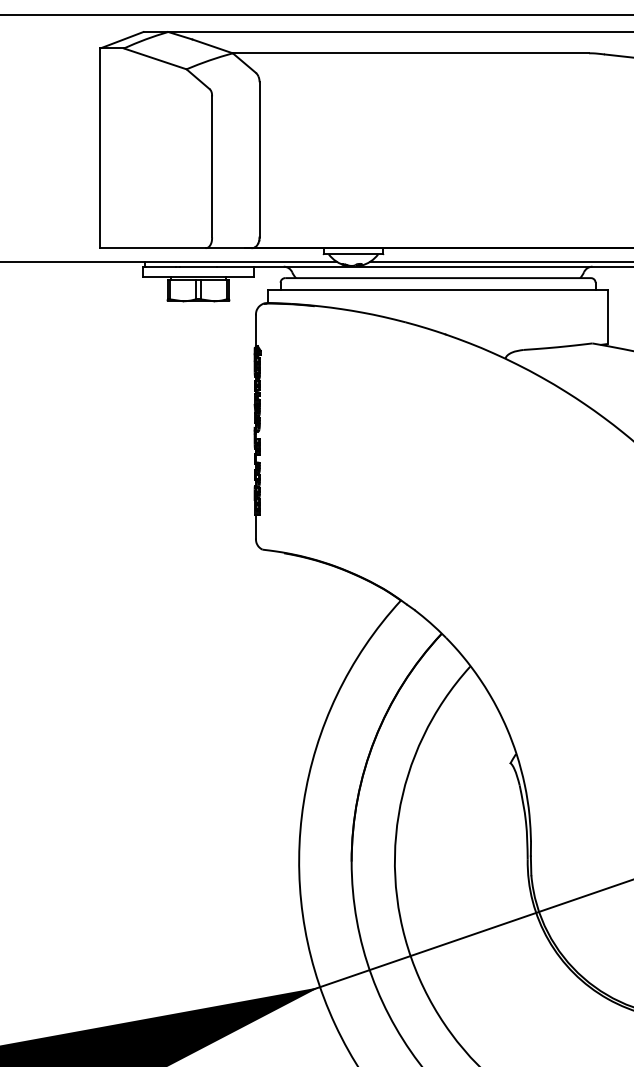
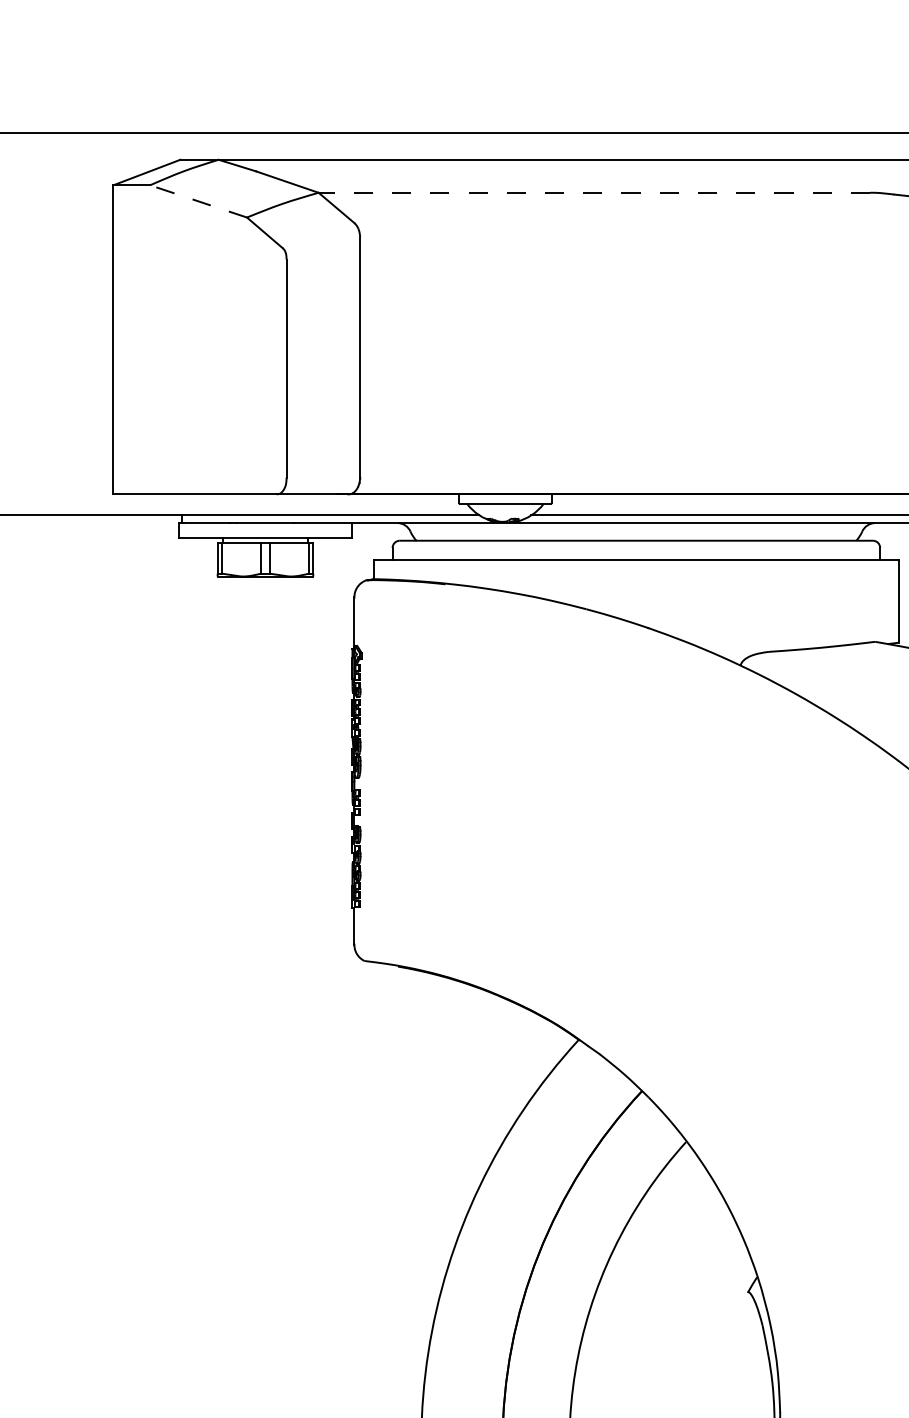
line: (410, 53) -> (593, 193), solid -> dashed
line: (155, 58) -> (198, 200), solid -> dashed

